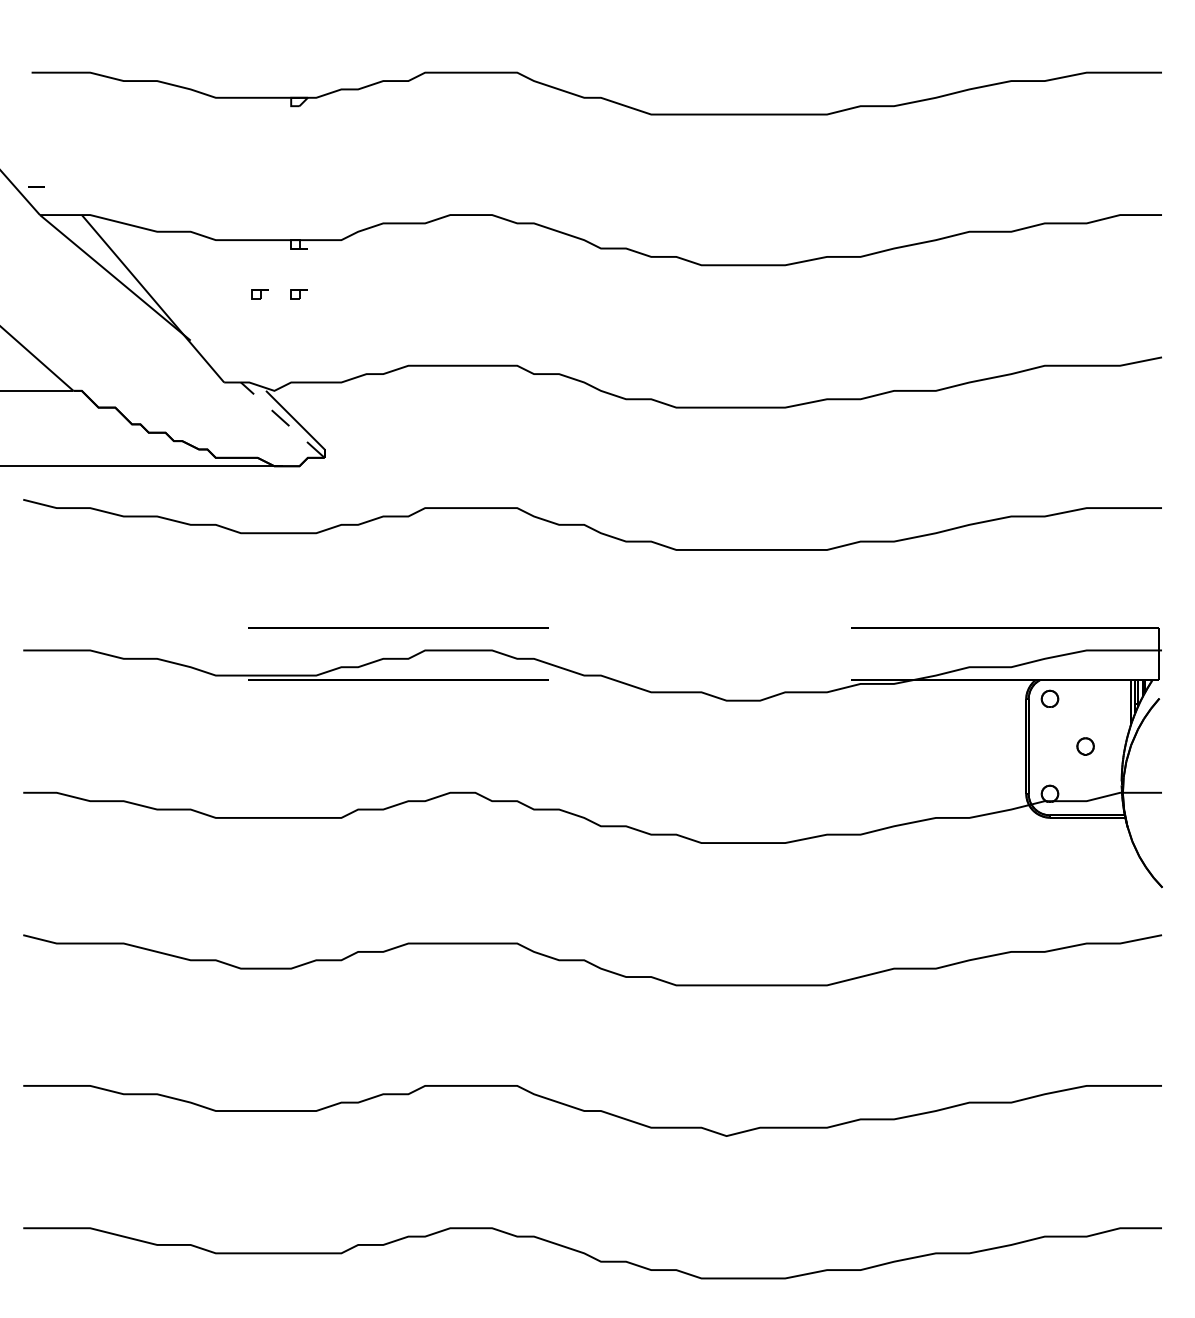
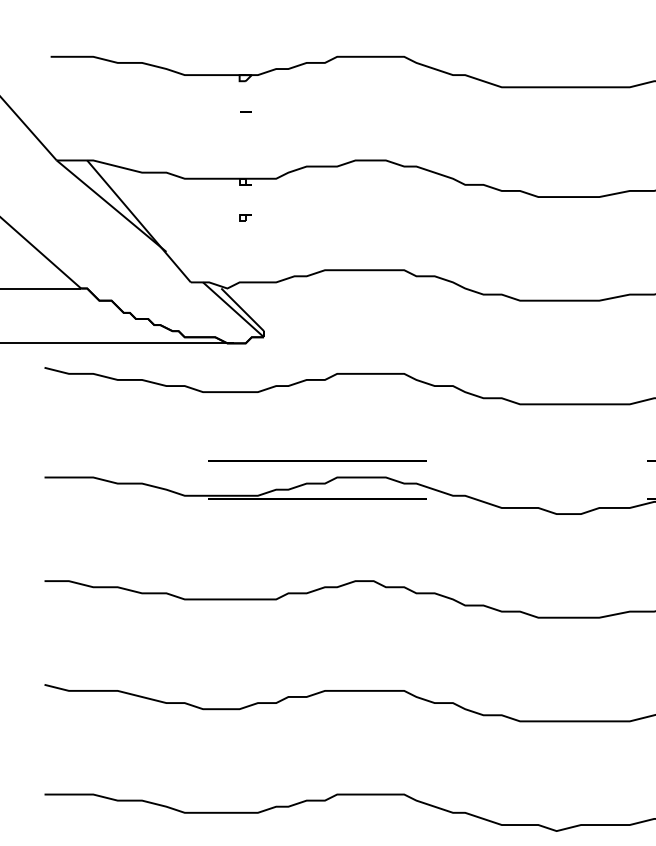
line: (36, 186) -> (245, 111), moved
part: (259, 294) -> (216, 218), removed
line: (282, 419) -> (233, 309), dashed -> solid

